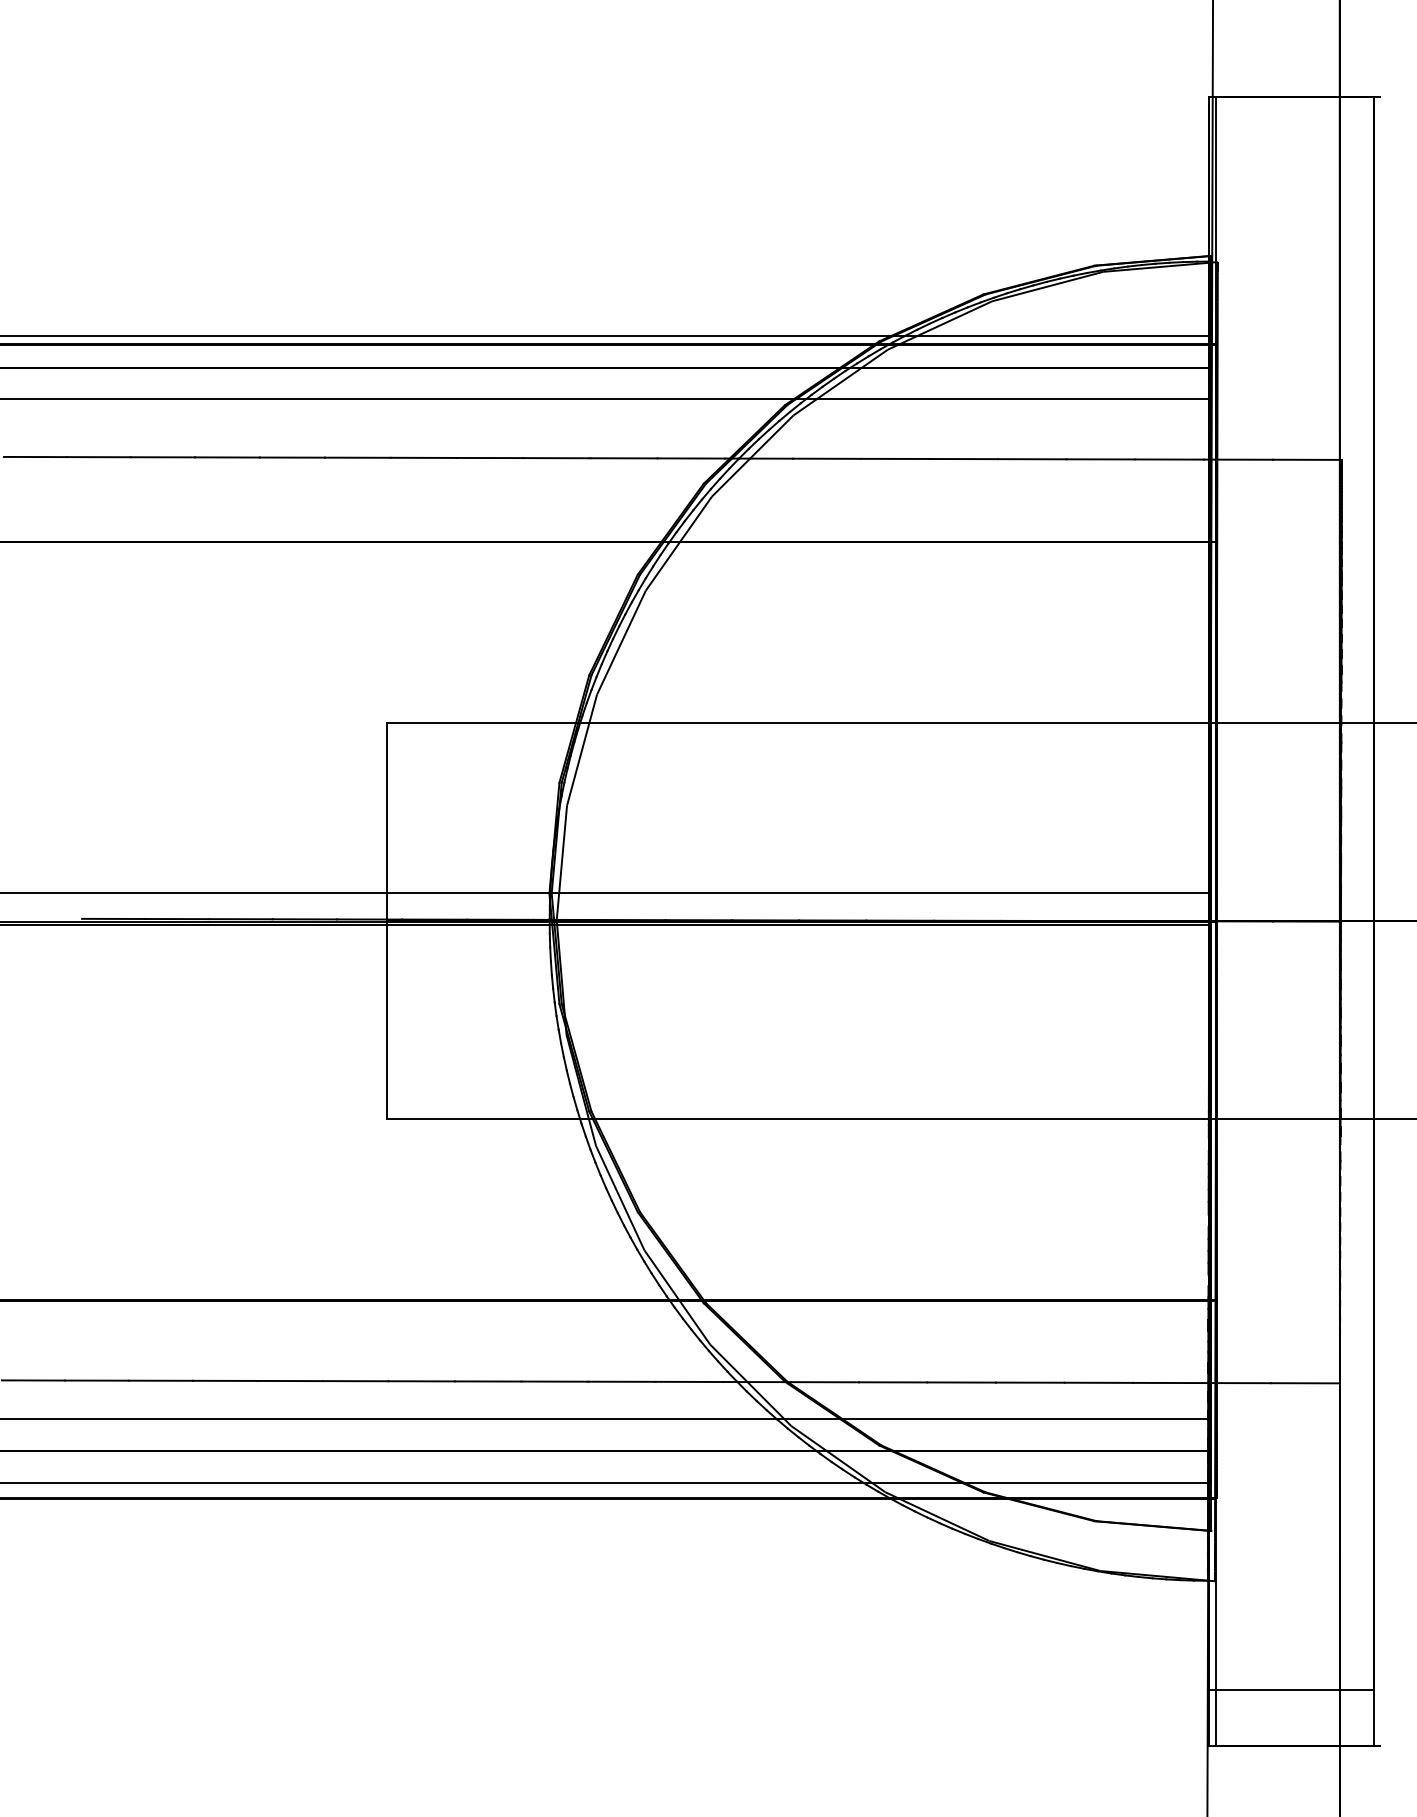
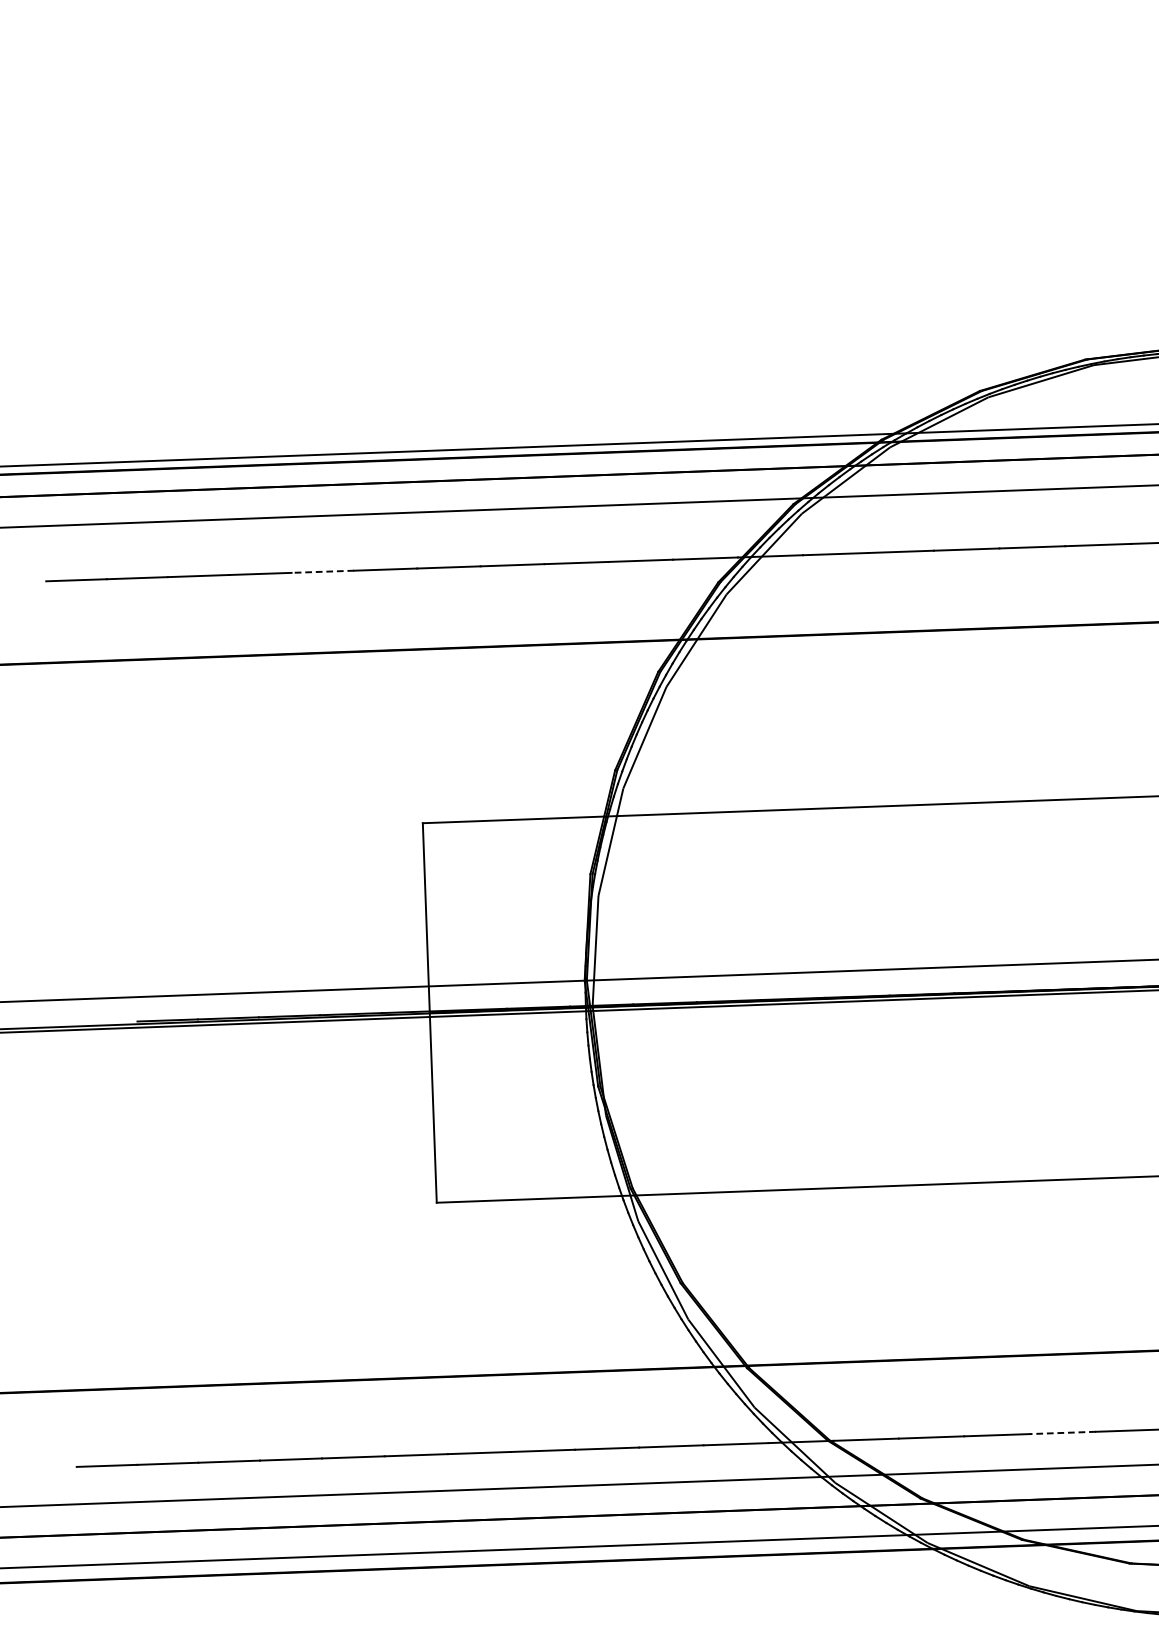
line: (292, 457) -> (322, 571), solid -> dashed
line: (1029, 1382) -> (1062, 1432), solid -> dashed

